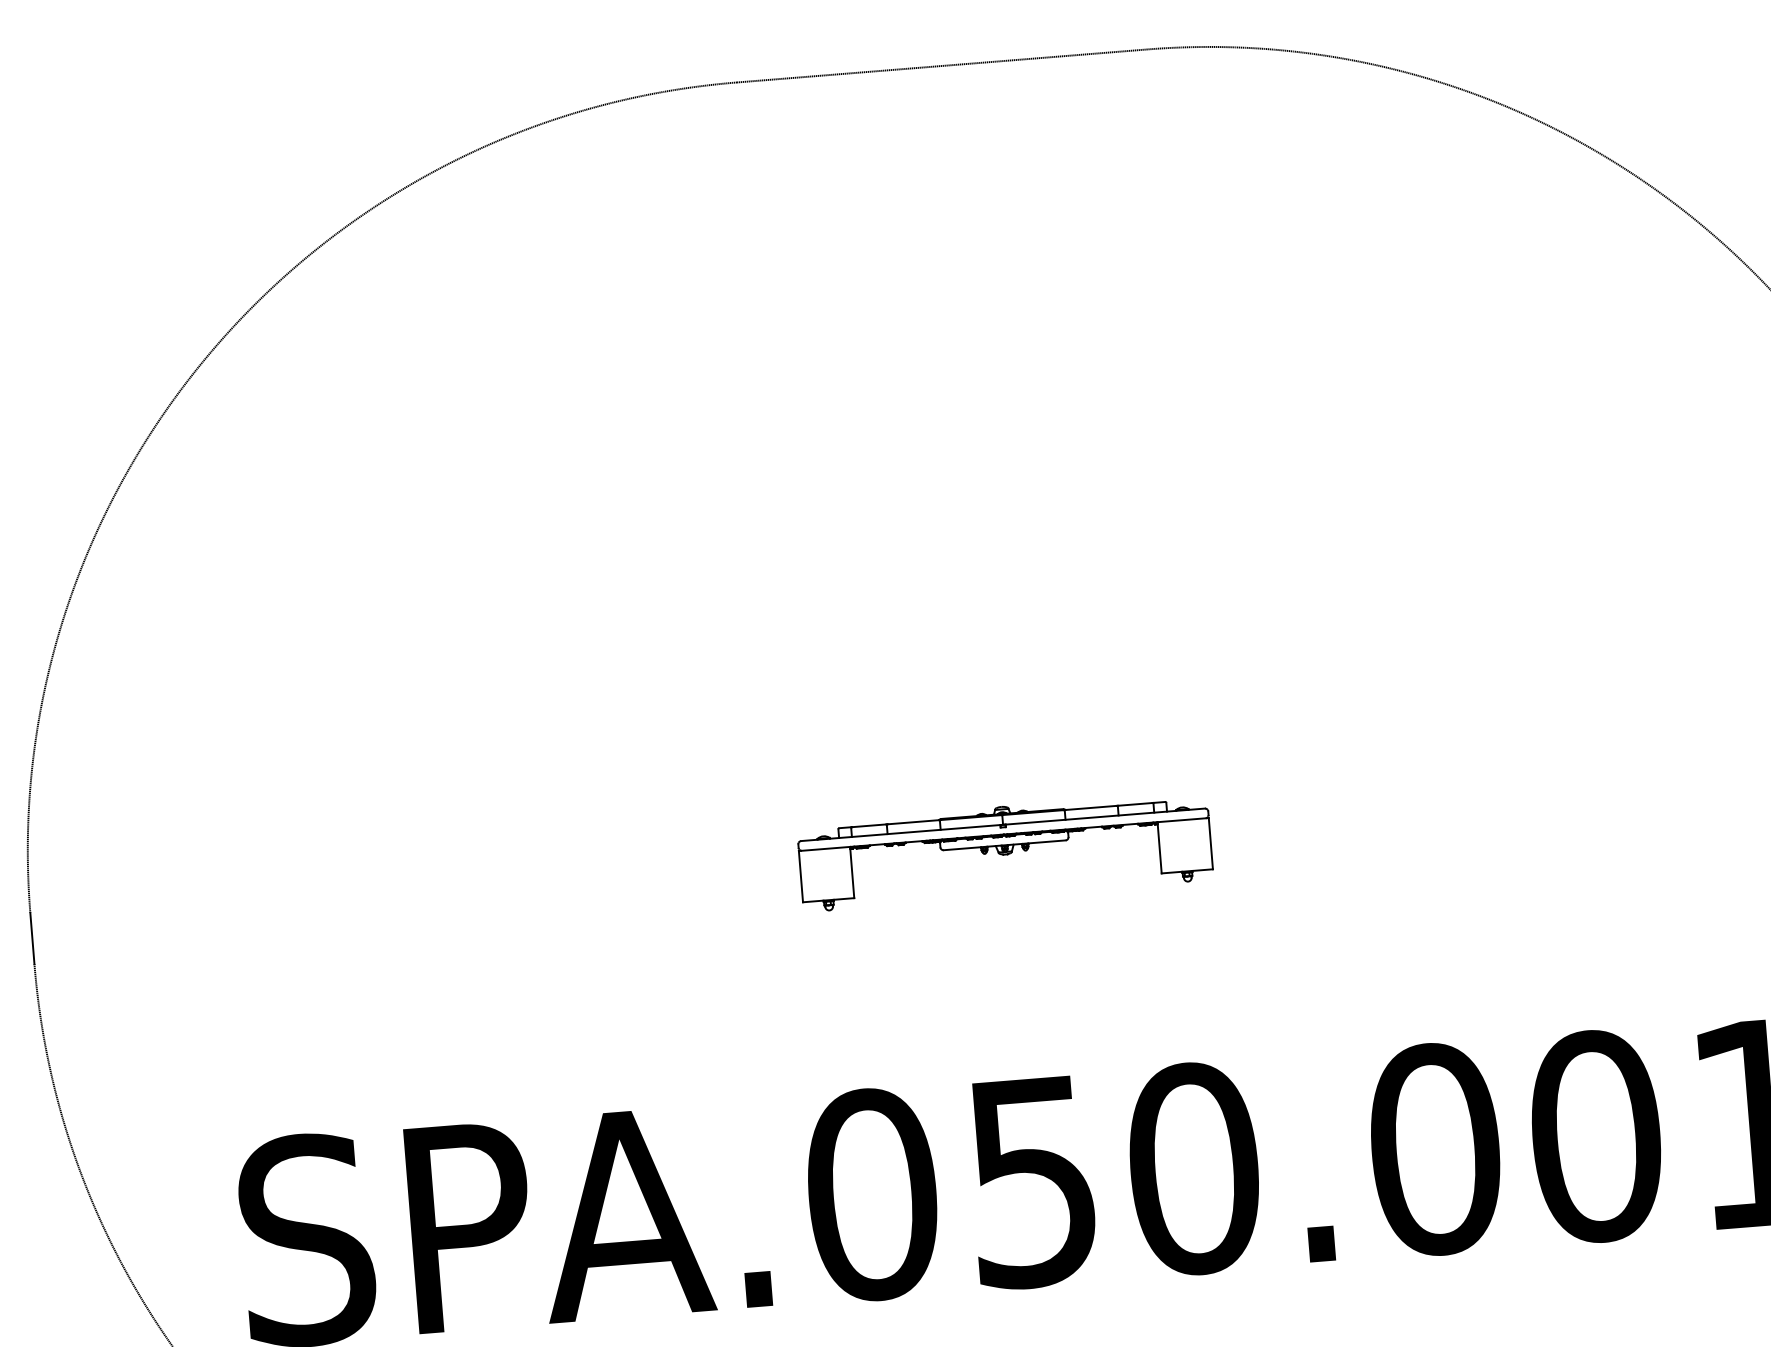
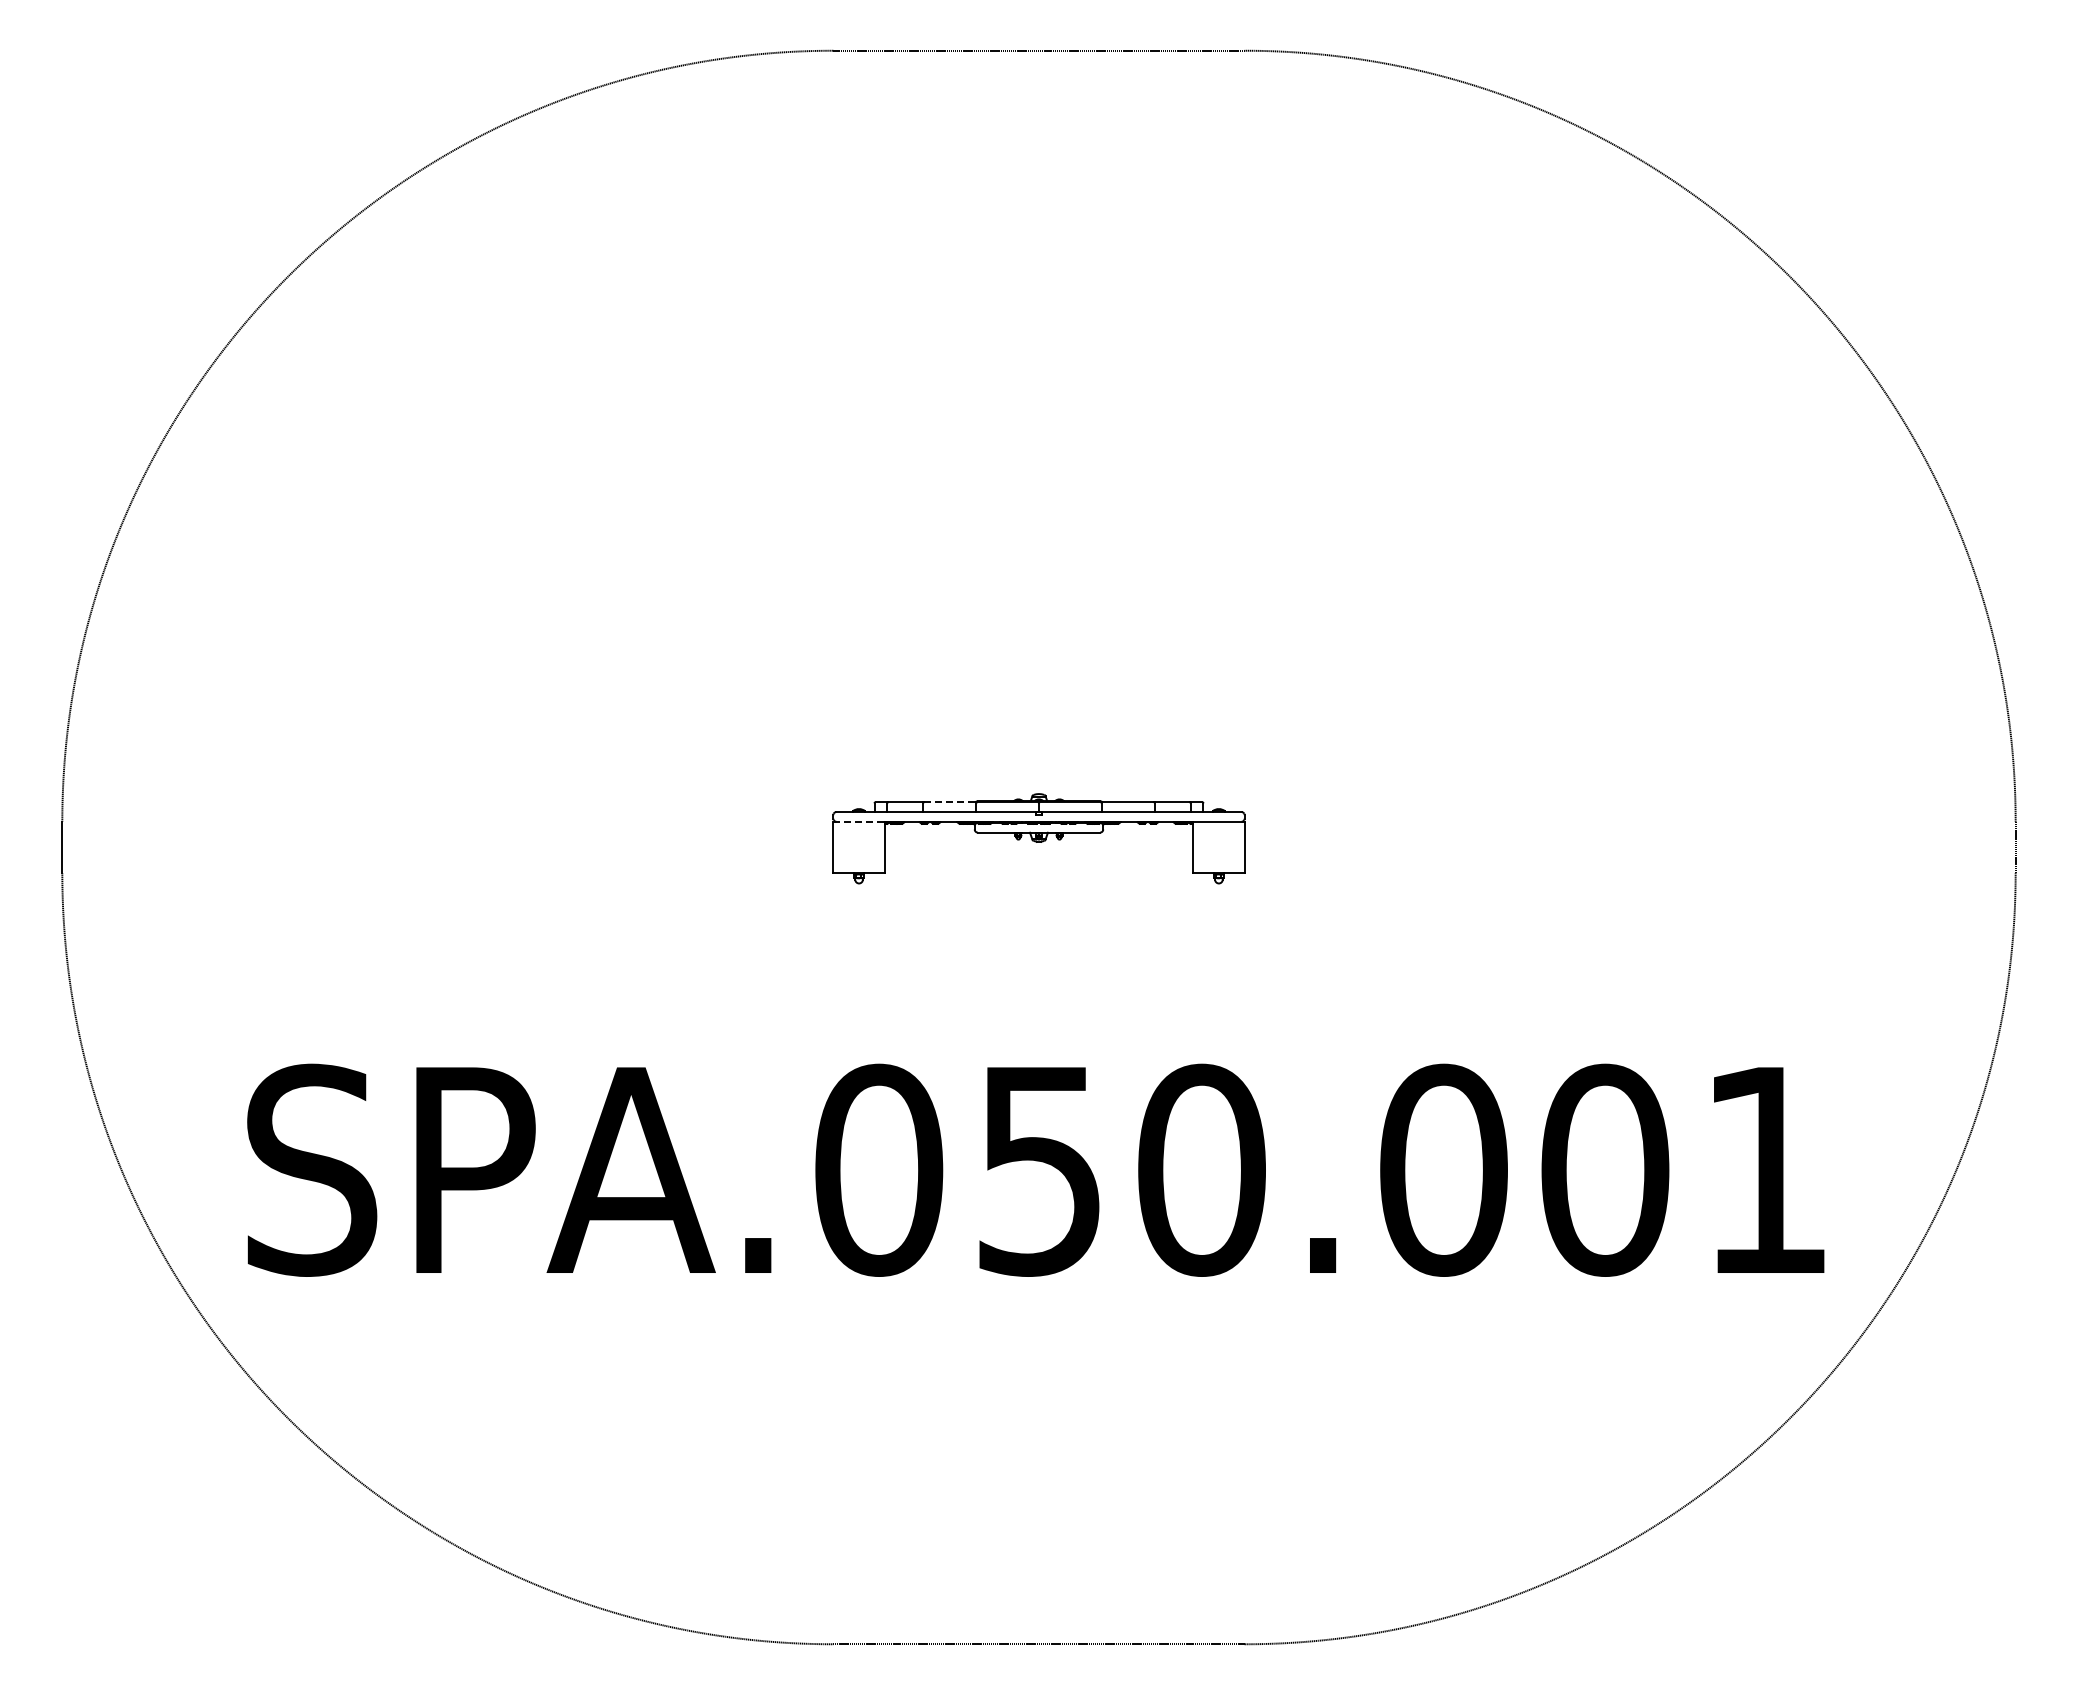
line: (913, 822) -> (949, 802), solid -> dashed
line: (824, 848) -> (859, 821), solid -> dashed

